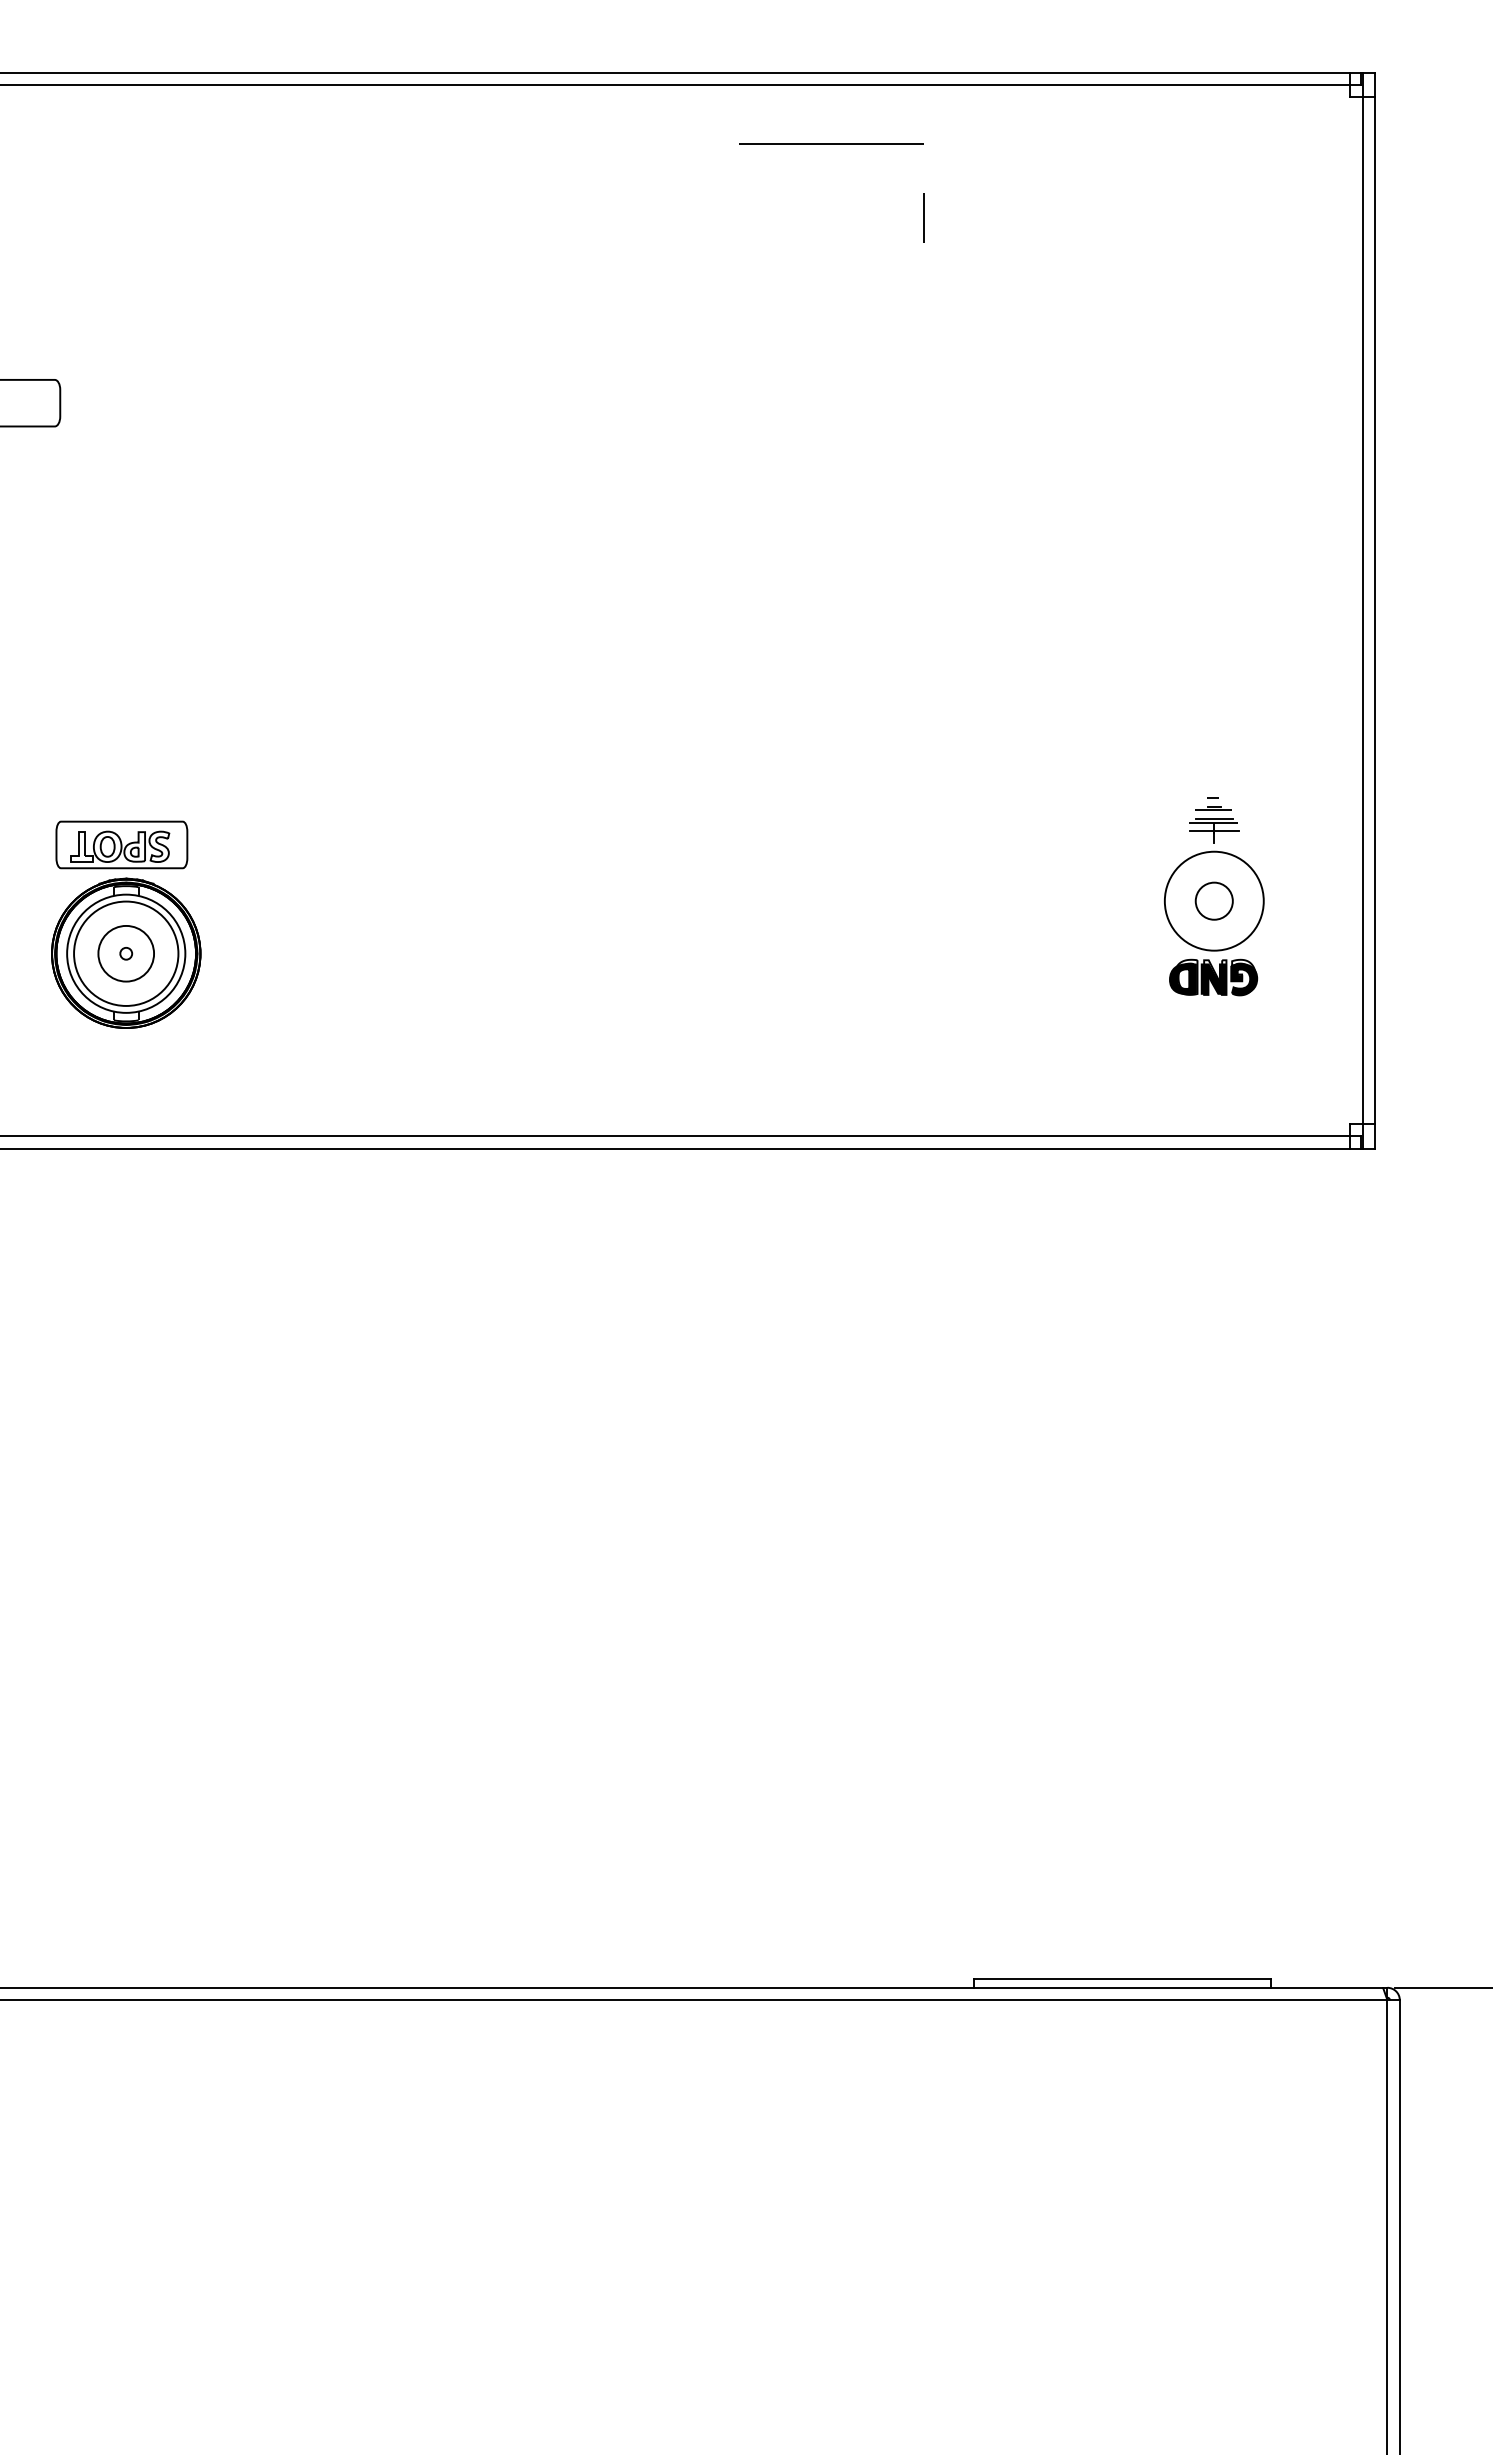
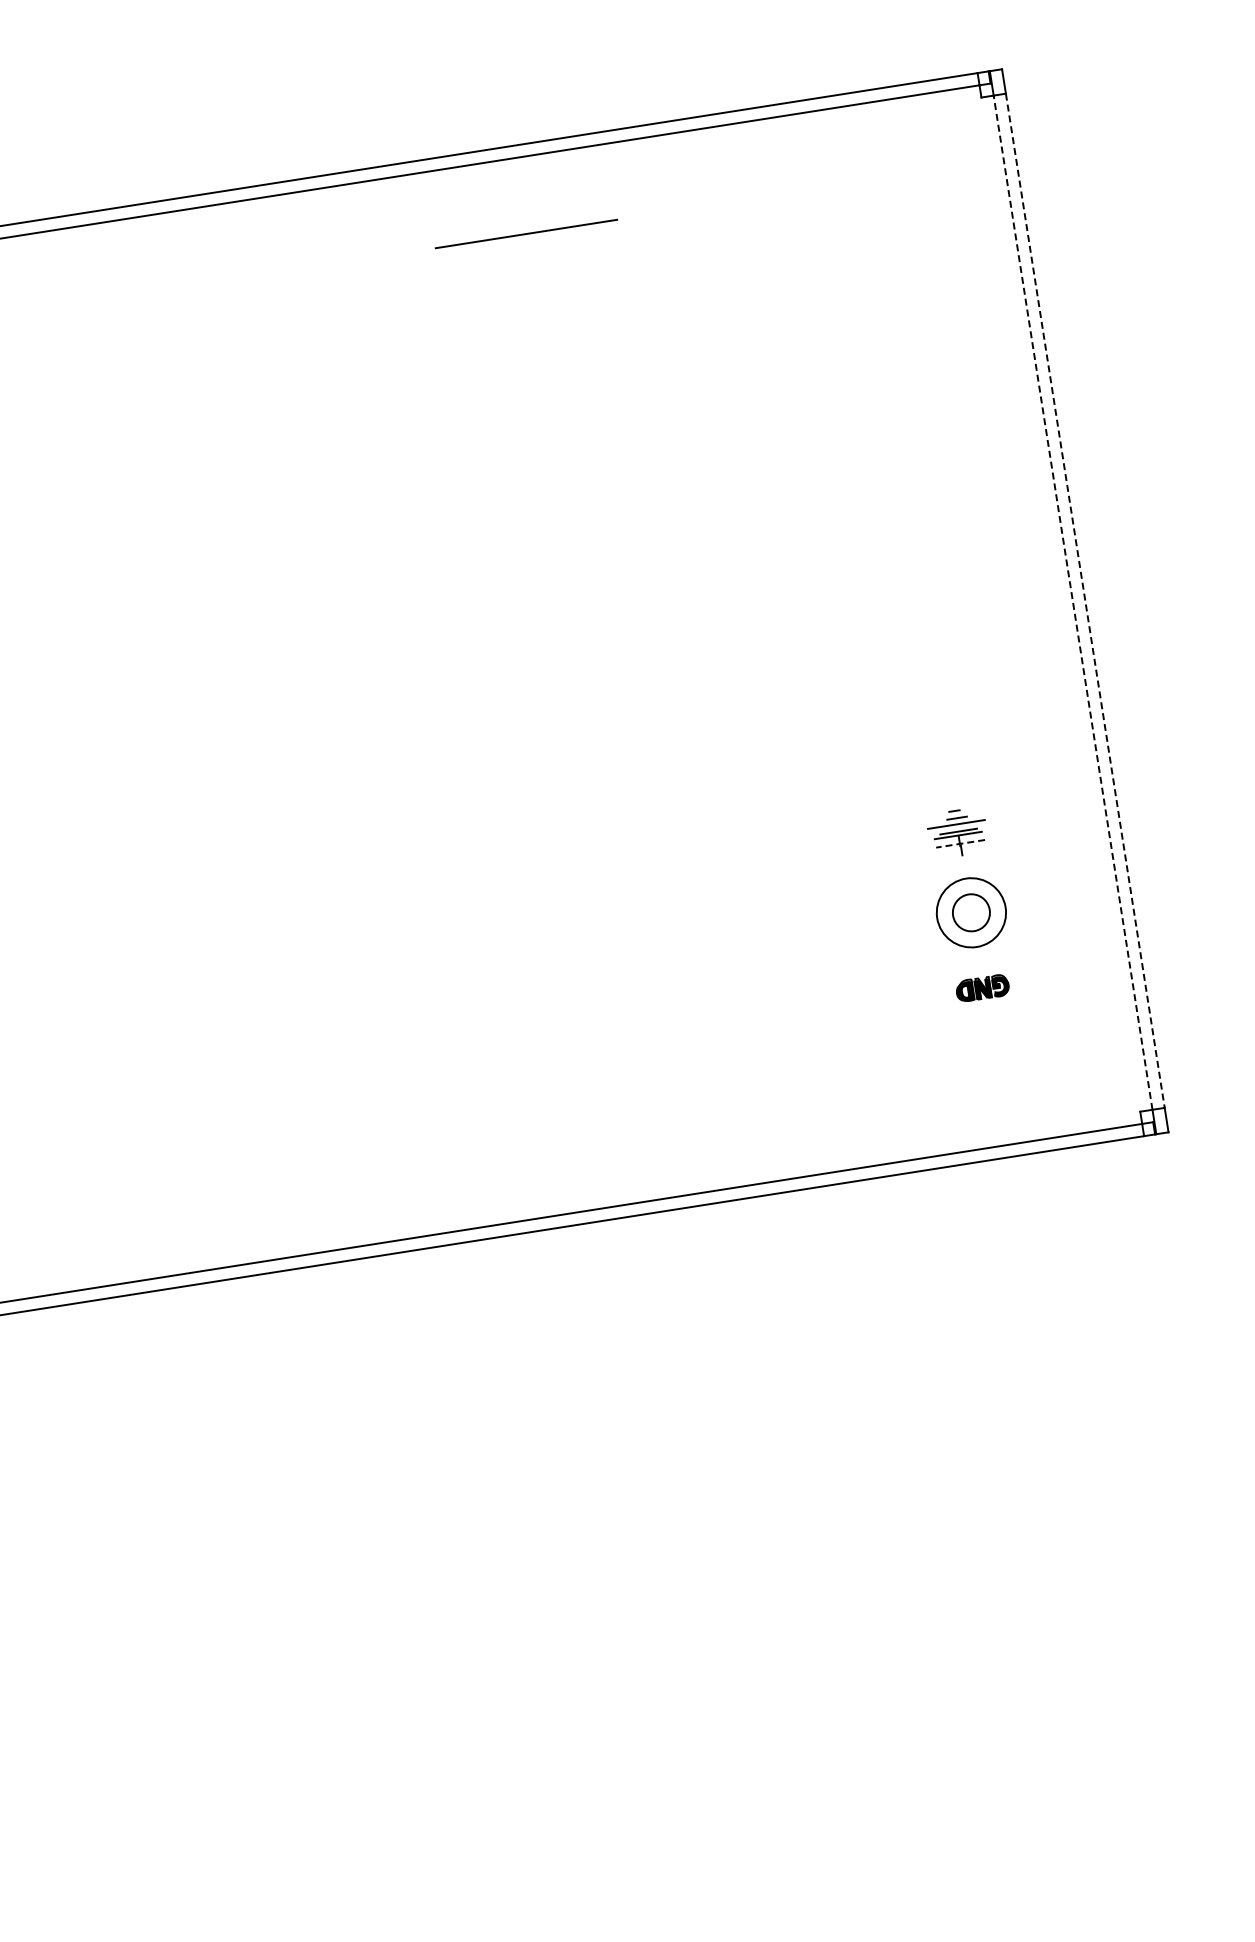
line: (831, 143) -> (526, 233), moved
line: (923, 217) -> (578, 282), removed
line: (1362, 610) -> (1072, 602), solid -> dashed
line: (1375, 611) -> (1085, 601), solid -> dashed
part: (1213, 808) -> (956, 821), size x1.6
line: (1214, 831) -> (960, 843), solid -> dashed
circle: (1213, 900) -> (970, 912), size x0.7
part: (1213, 977) -> (982, 988), size x0.6

